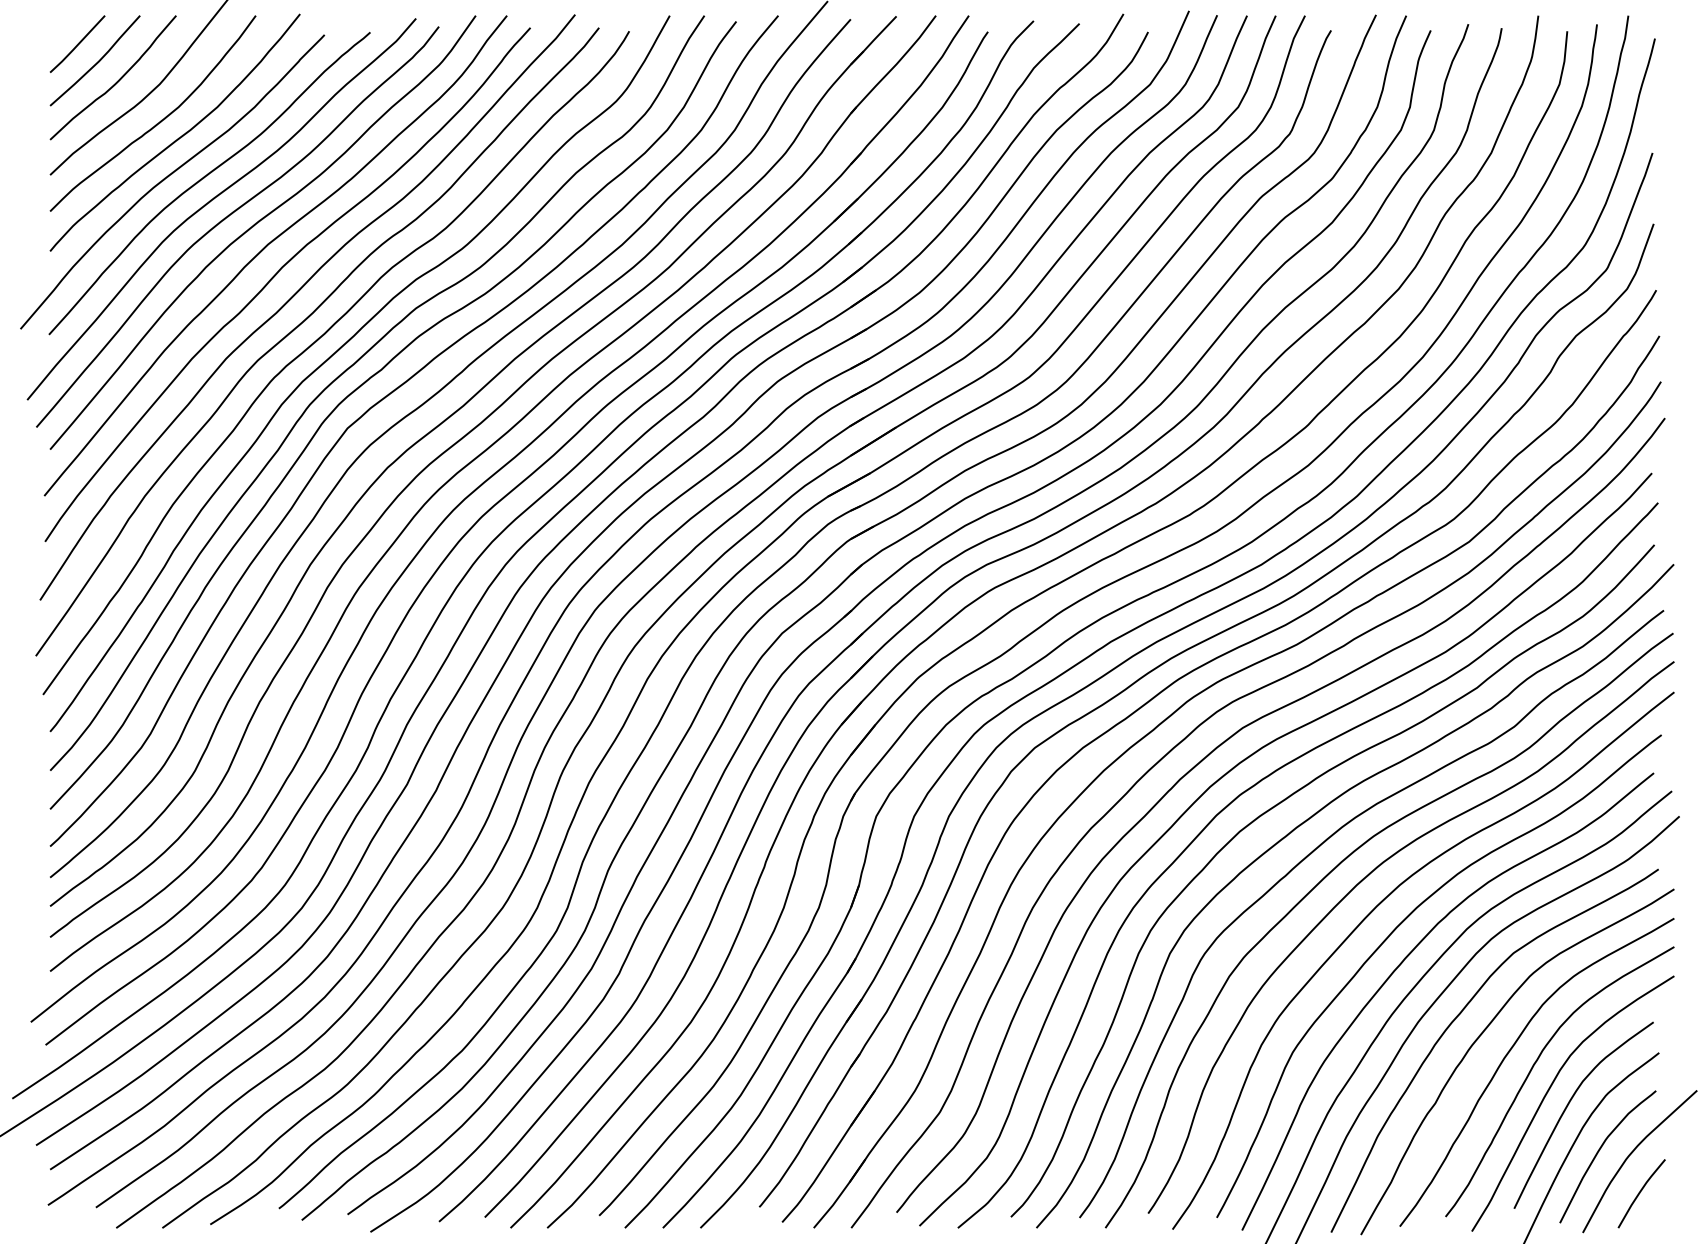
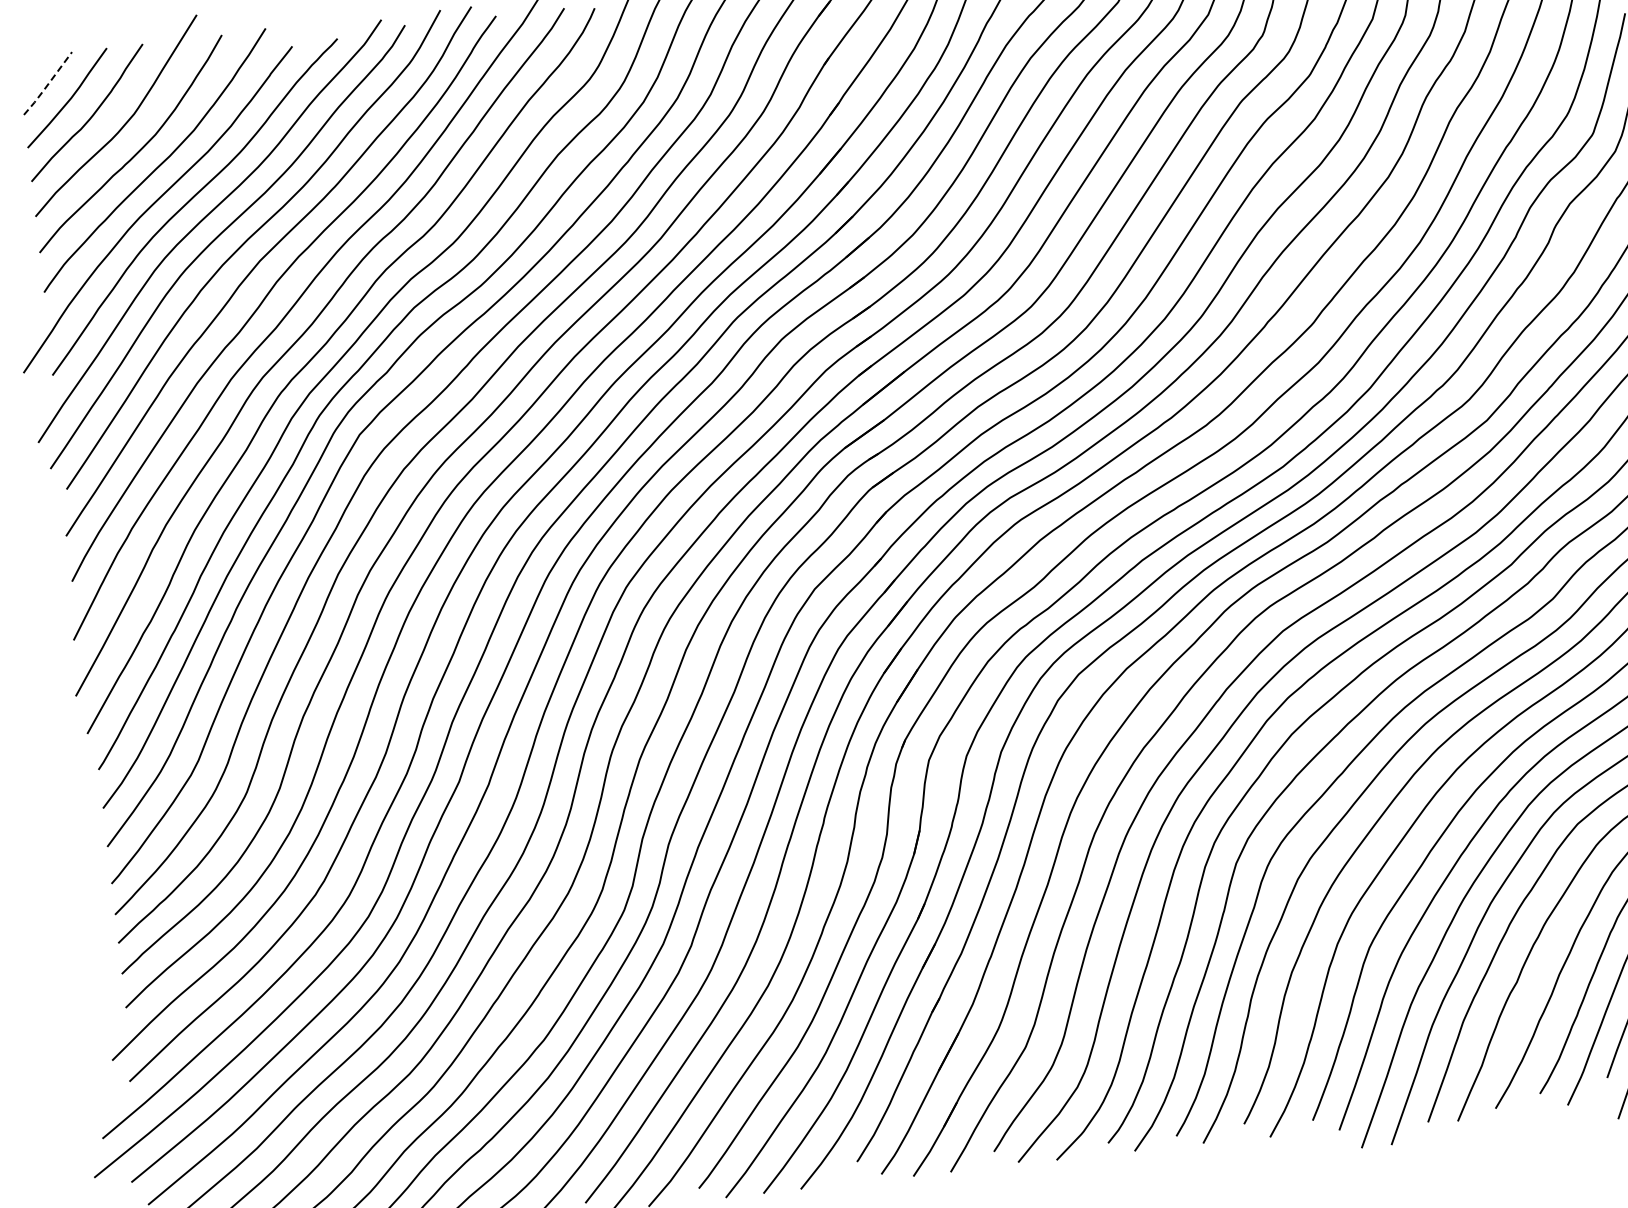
line: (77, 45) -> (48, 84), solid -> dashed

